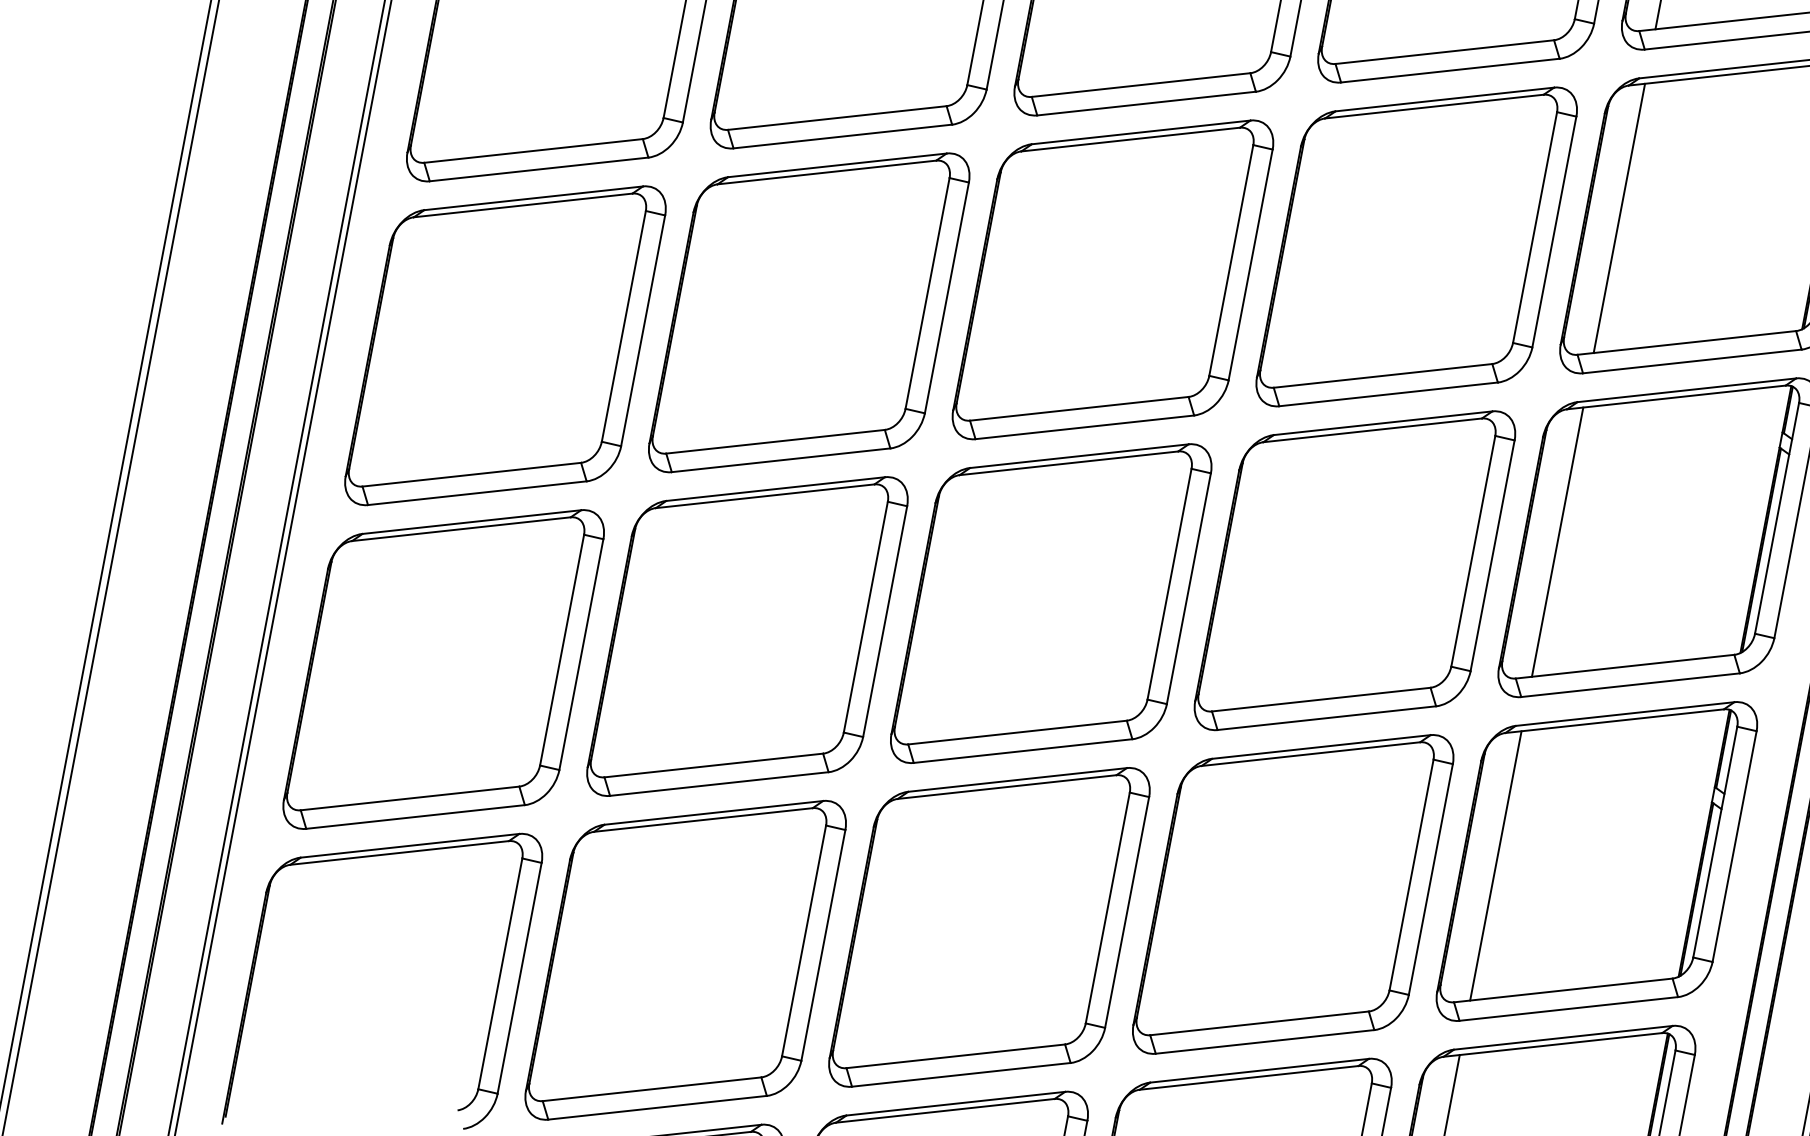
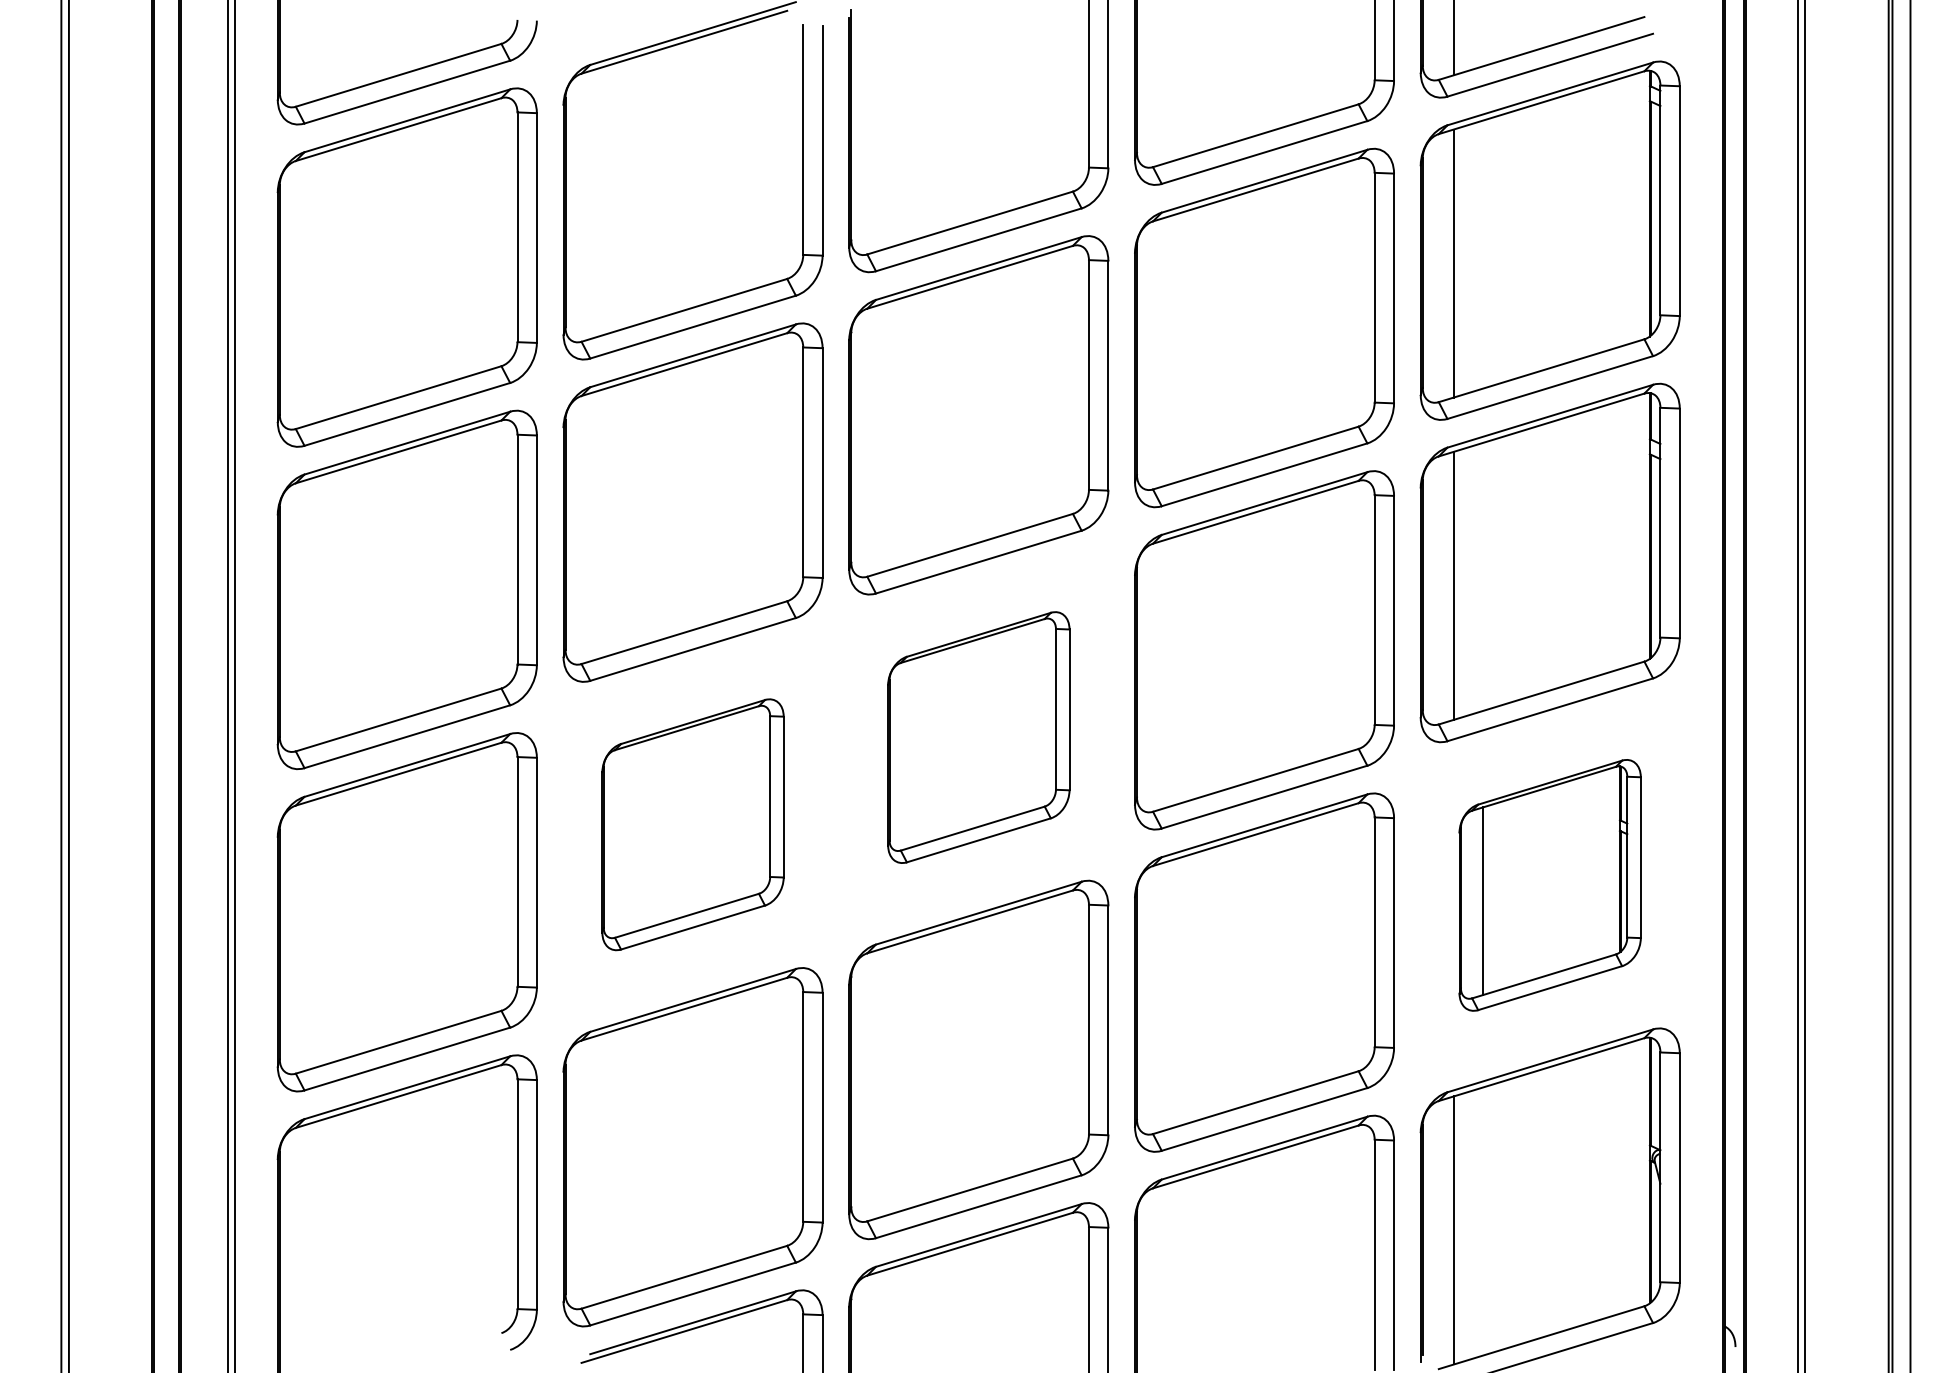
part: (1050, 603) -> (978, 737), size x0.7
part: (746, 636) -> (692, 824), size x0.7
part: (1596, 861) -> (1549, 885), size x0.7

